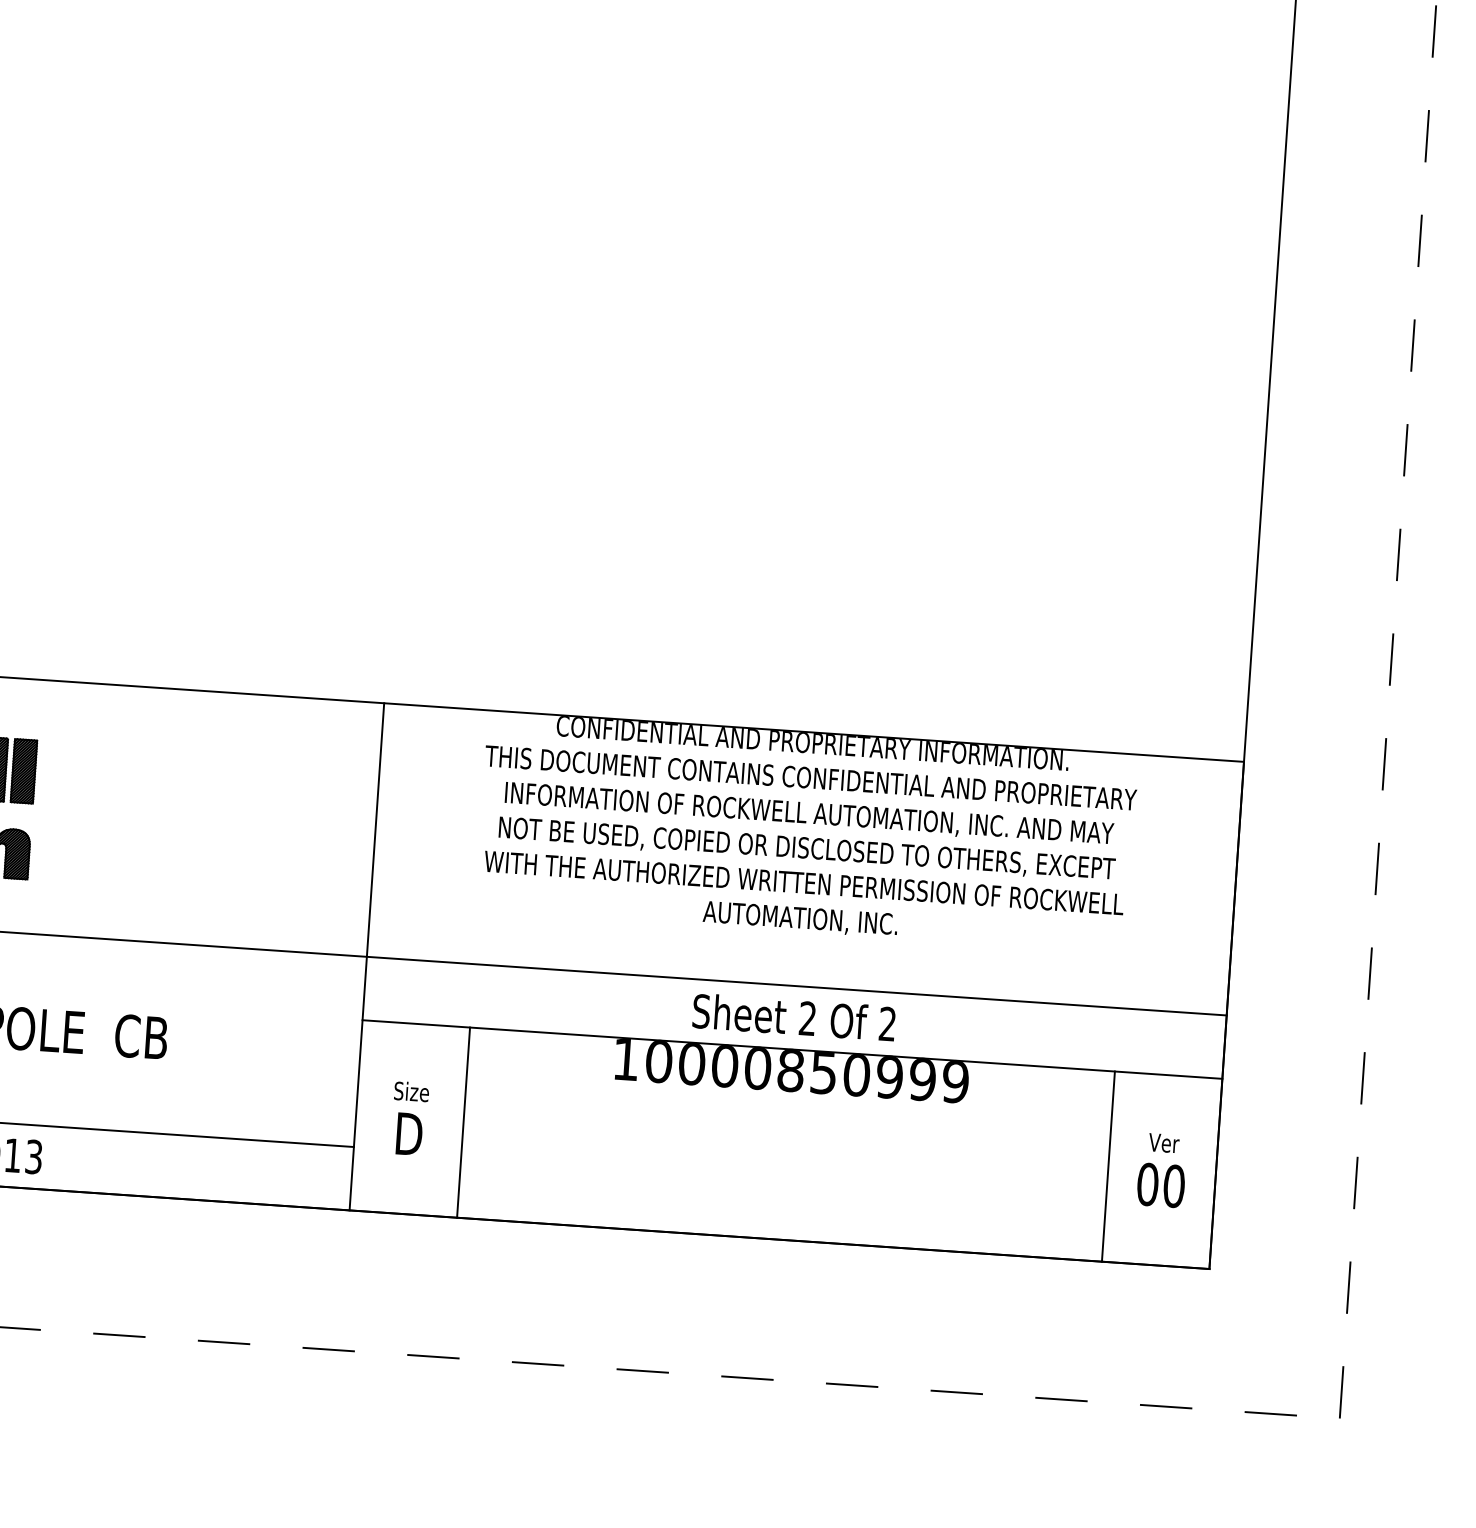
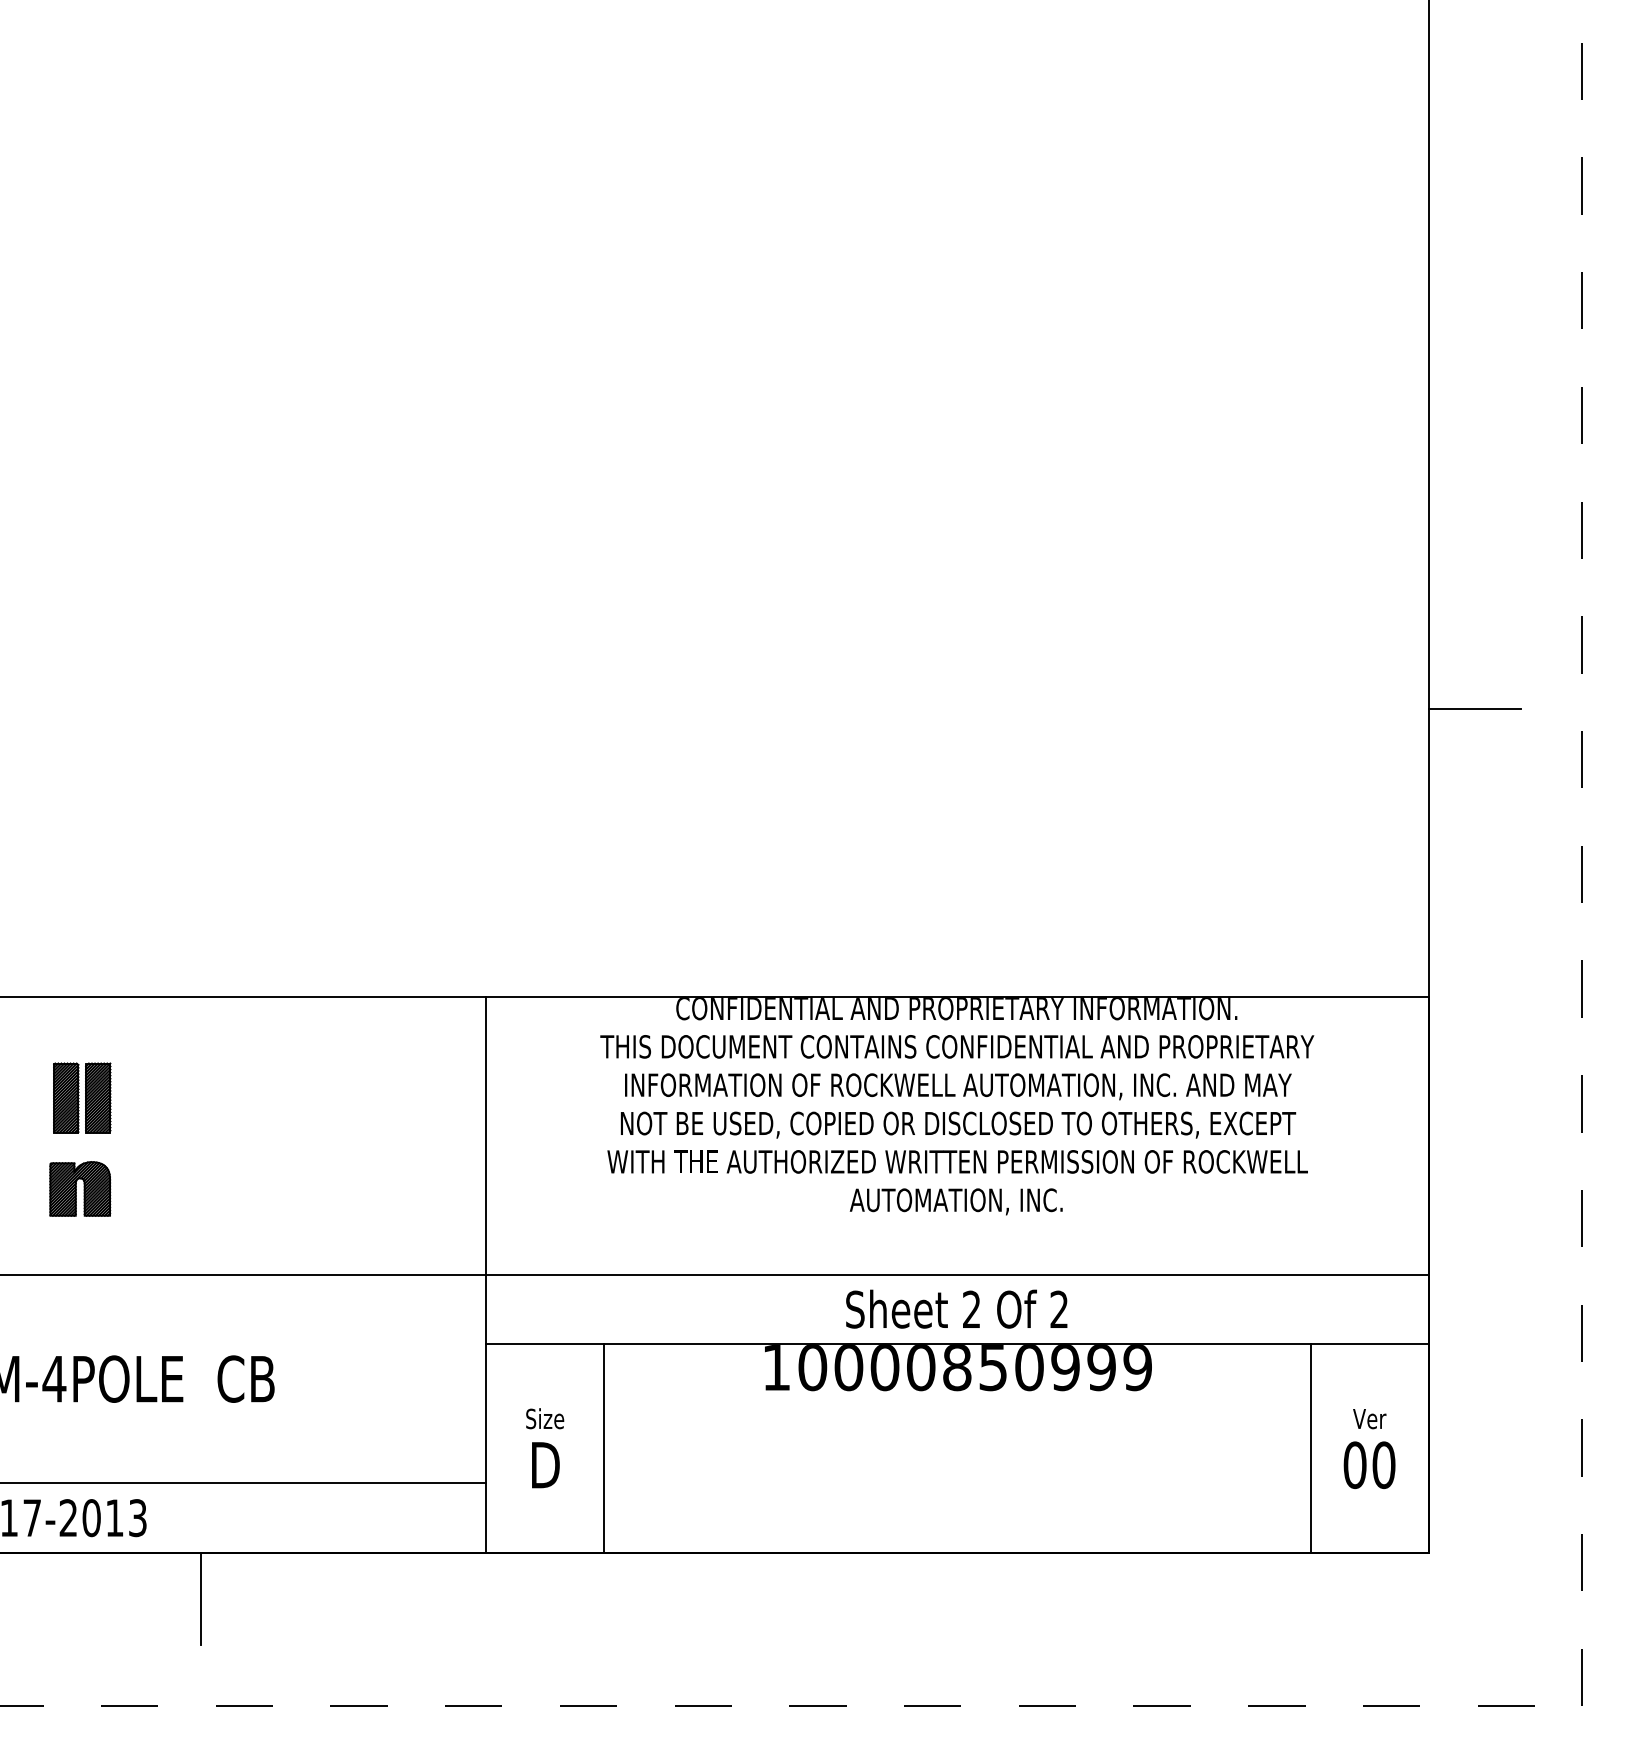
line: (1303, 502) -> (1474, 709), added
line: (87, 1234) -> (201, 1598), added

